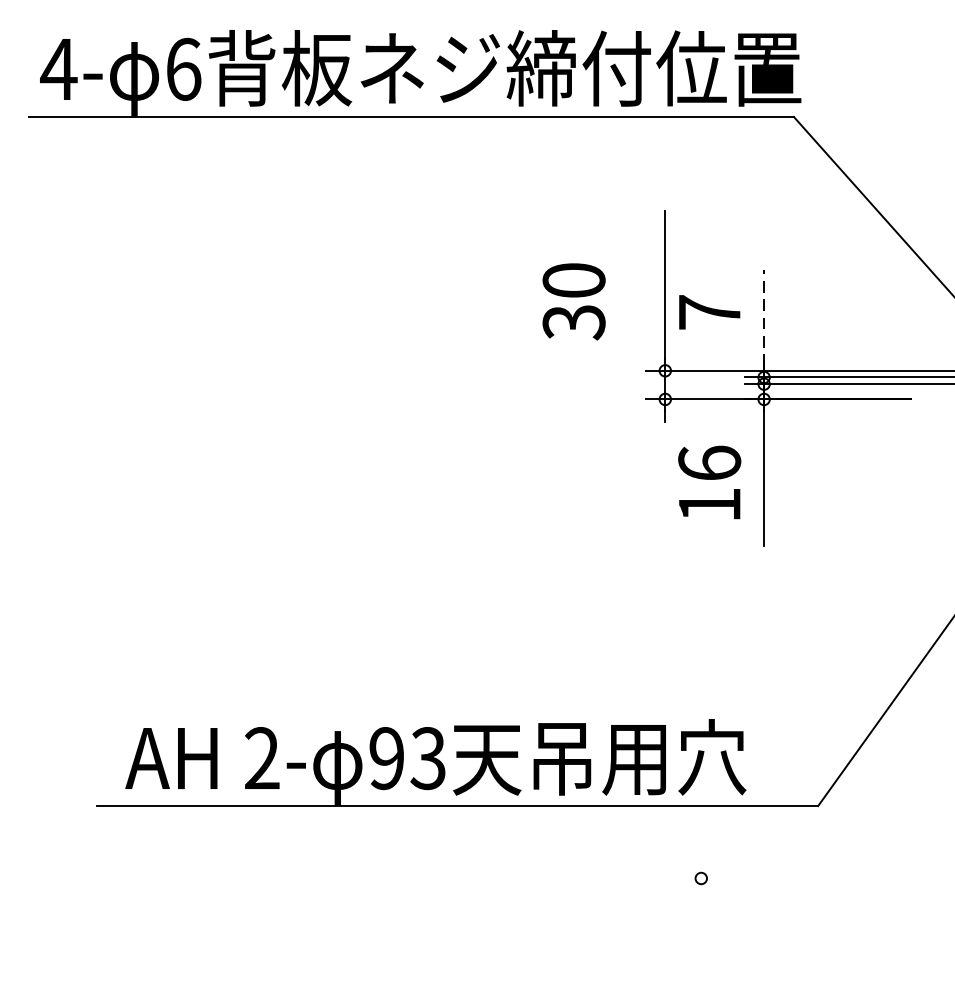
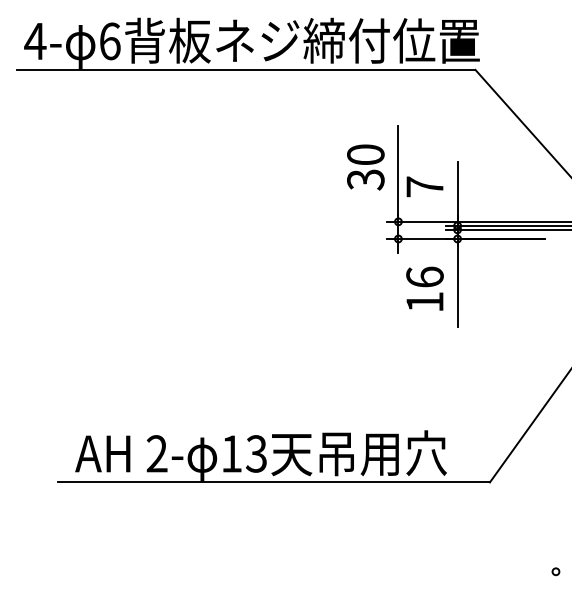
text: (573, 301) -> (365, 167), moved
line: (763, 318) -> (457, 190), dashed -> solid
text: (386, 757) -> (231, 453), 93 -> 13
circle: (700, 878) -> (555, 571), moved

